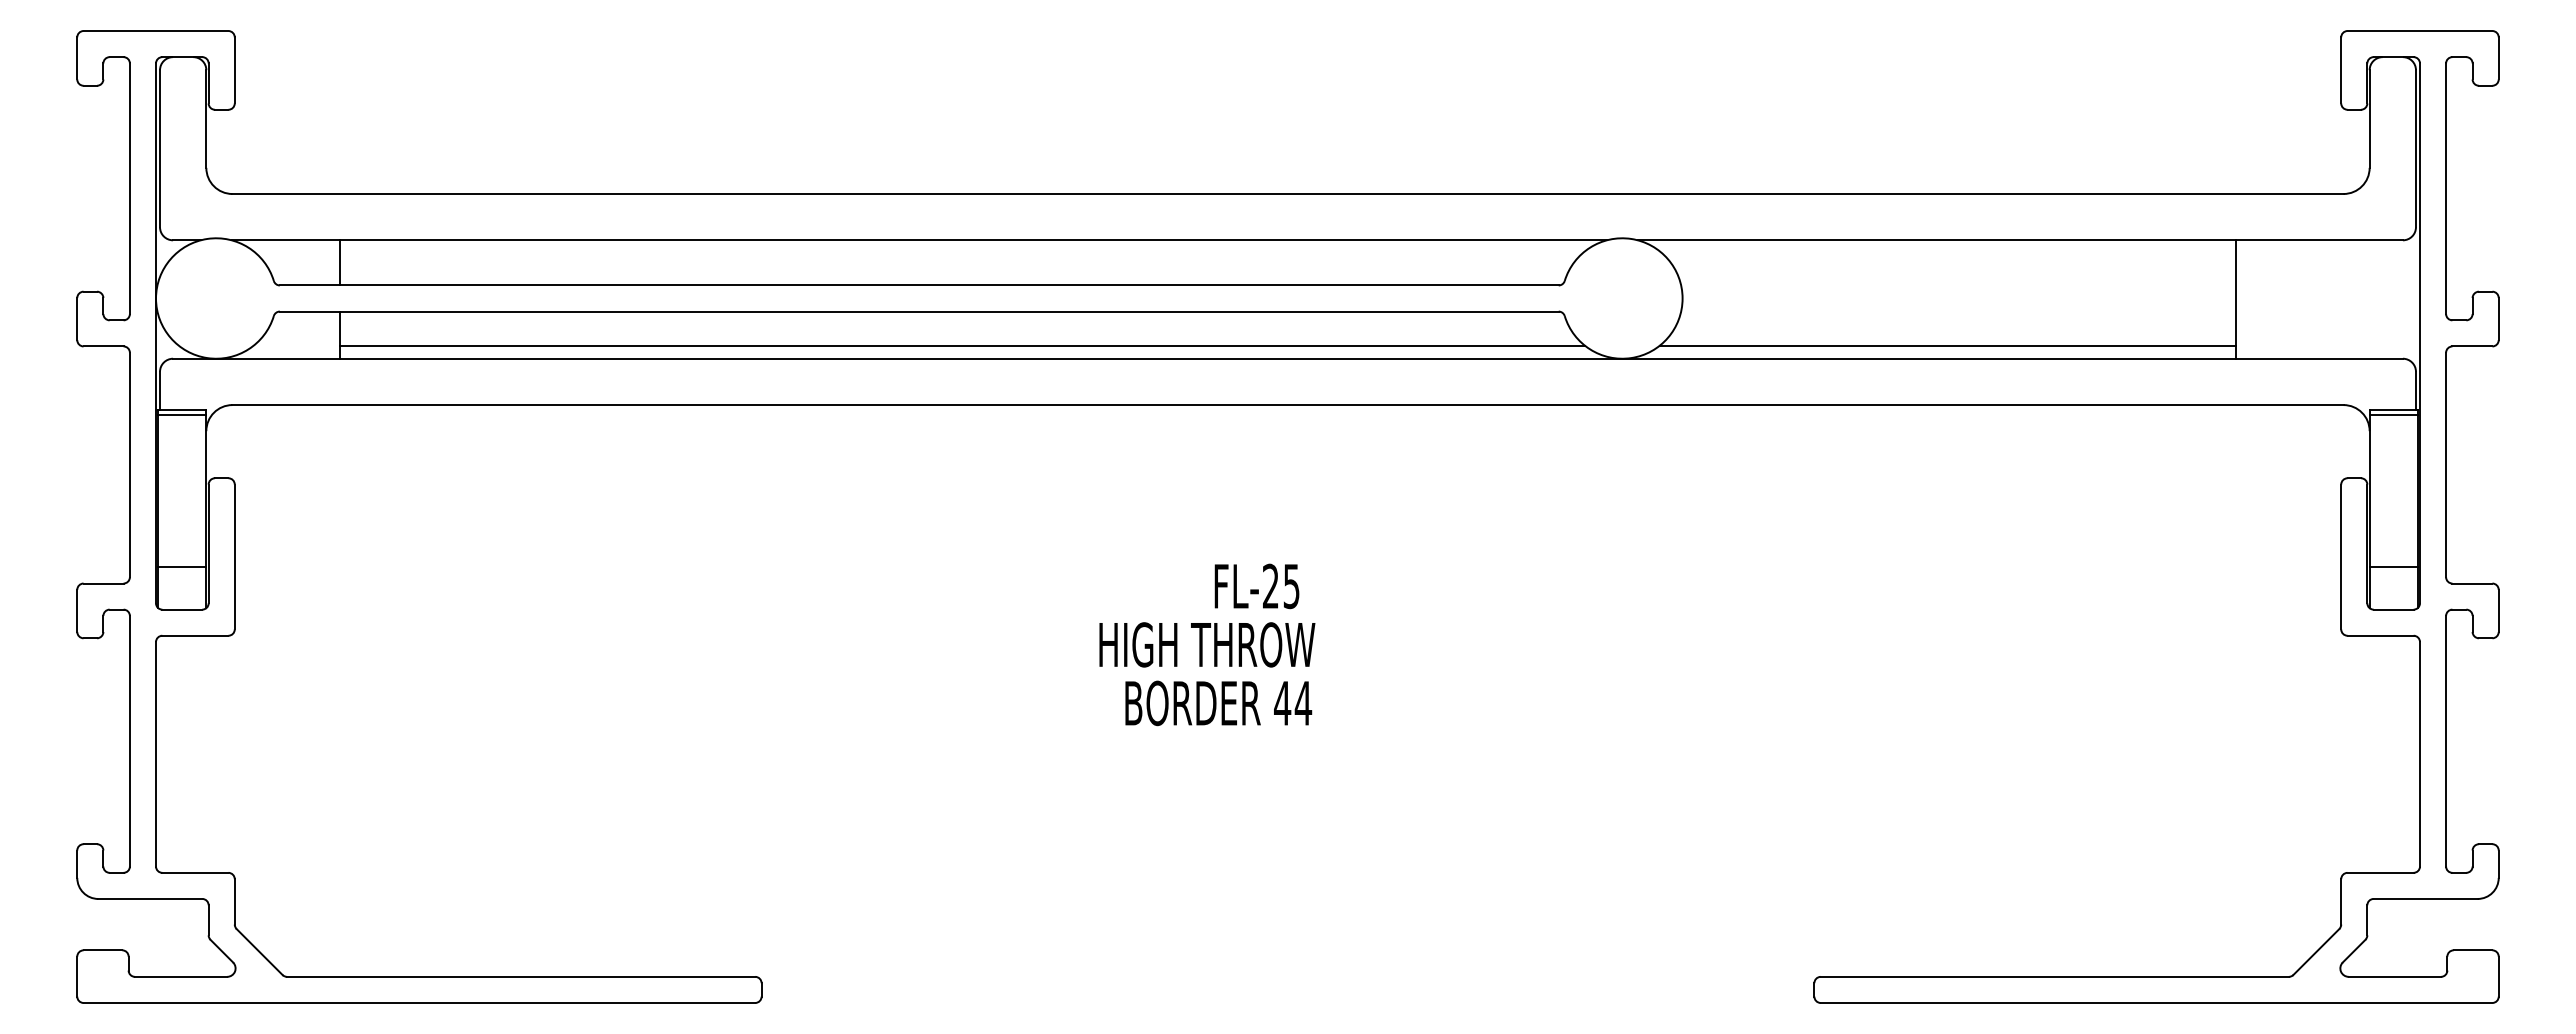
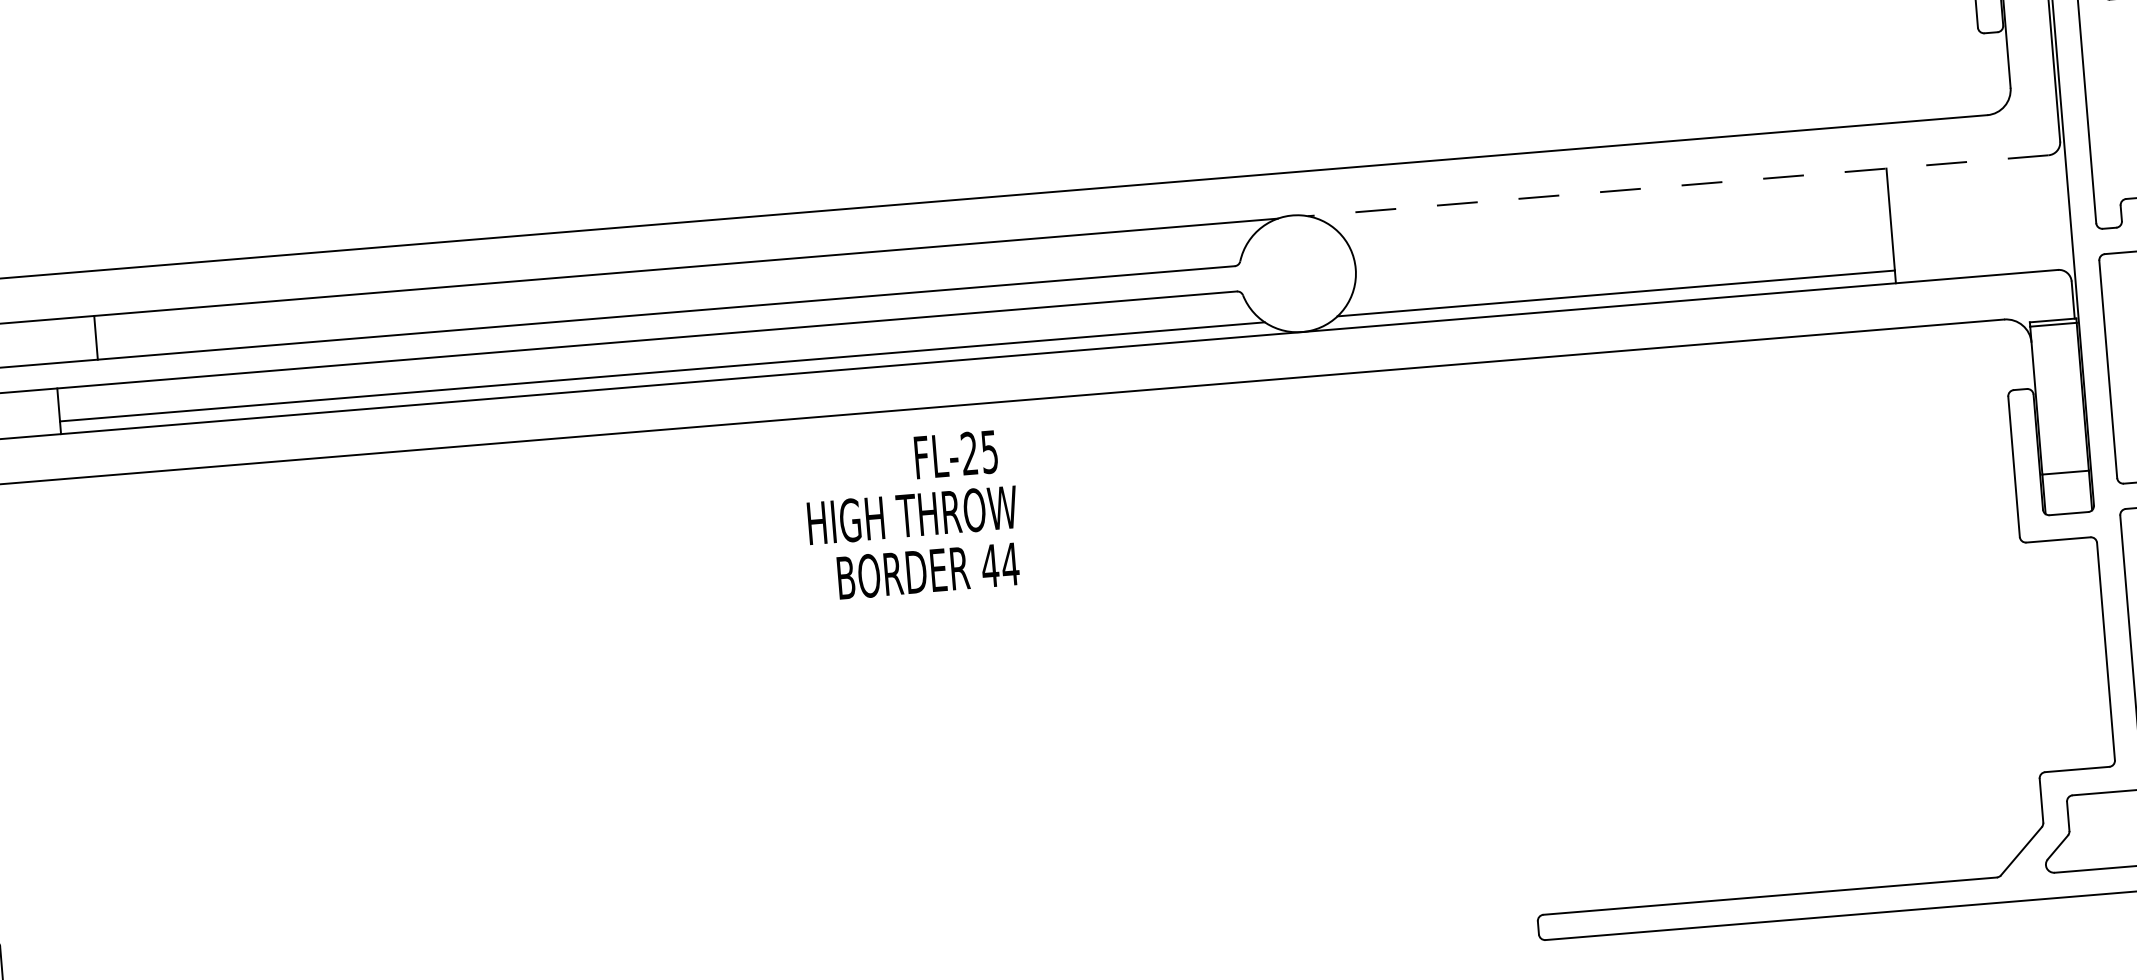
line: (2020, 240) -> (1678, 185), solid -> dashed
line: (340, 262) -> (96, 337), moved
text: (1207, 644) -> (912, 514), moved

